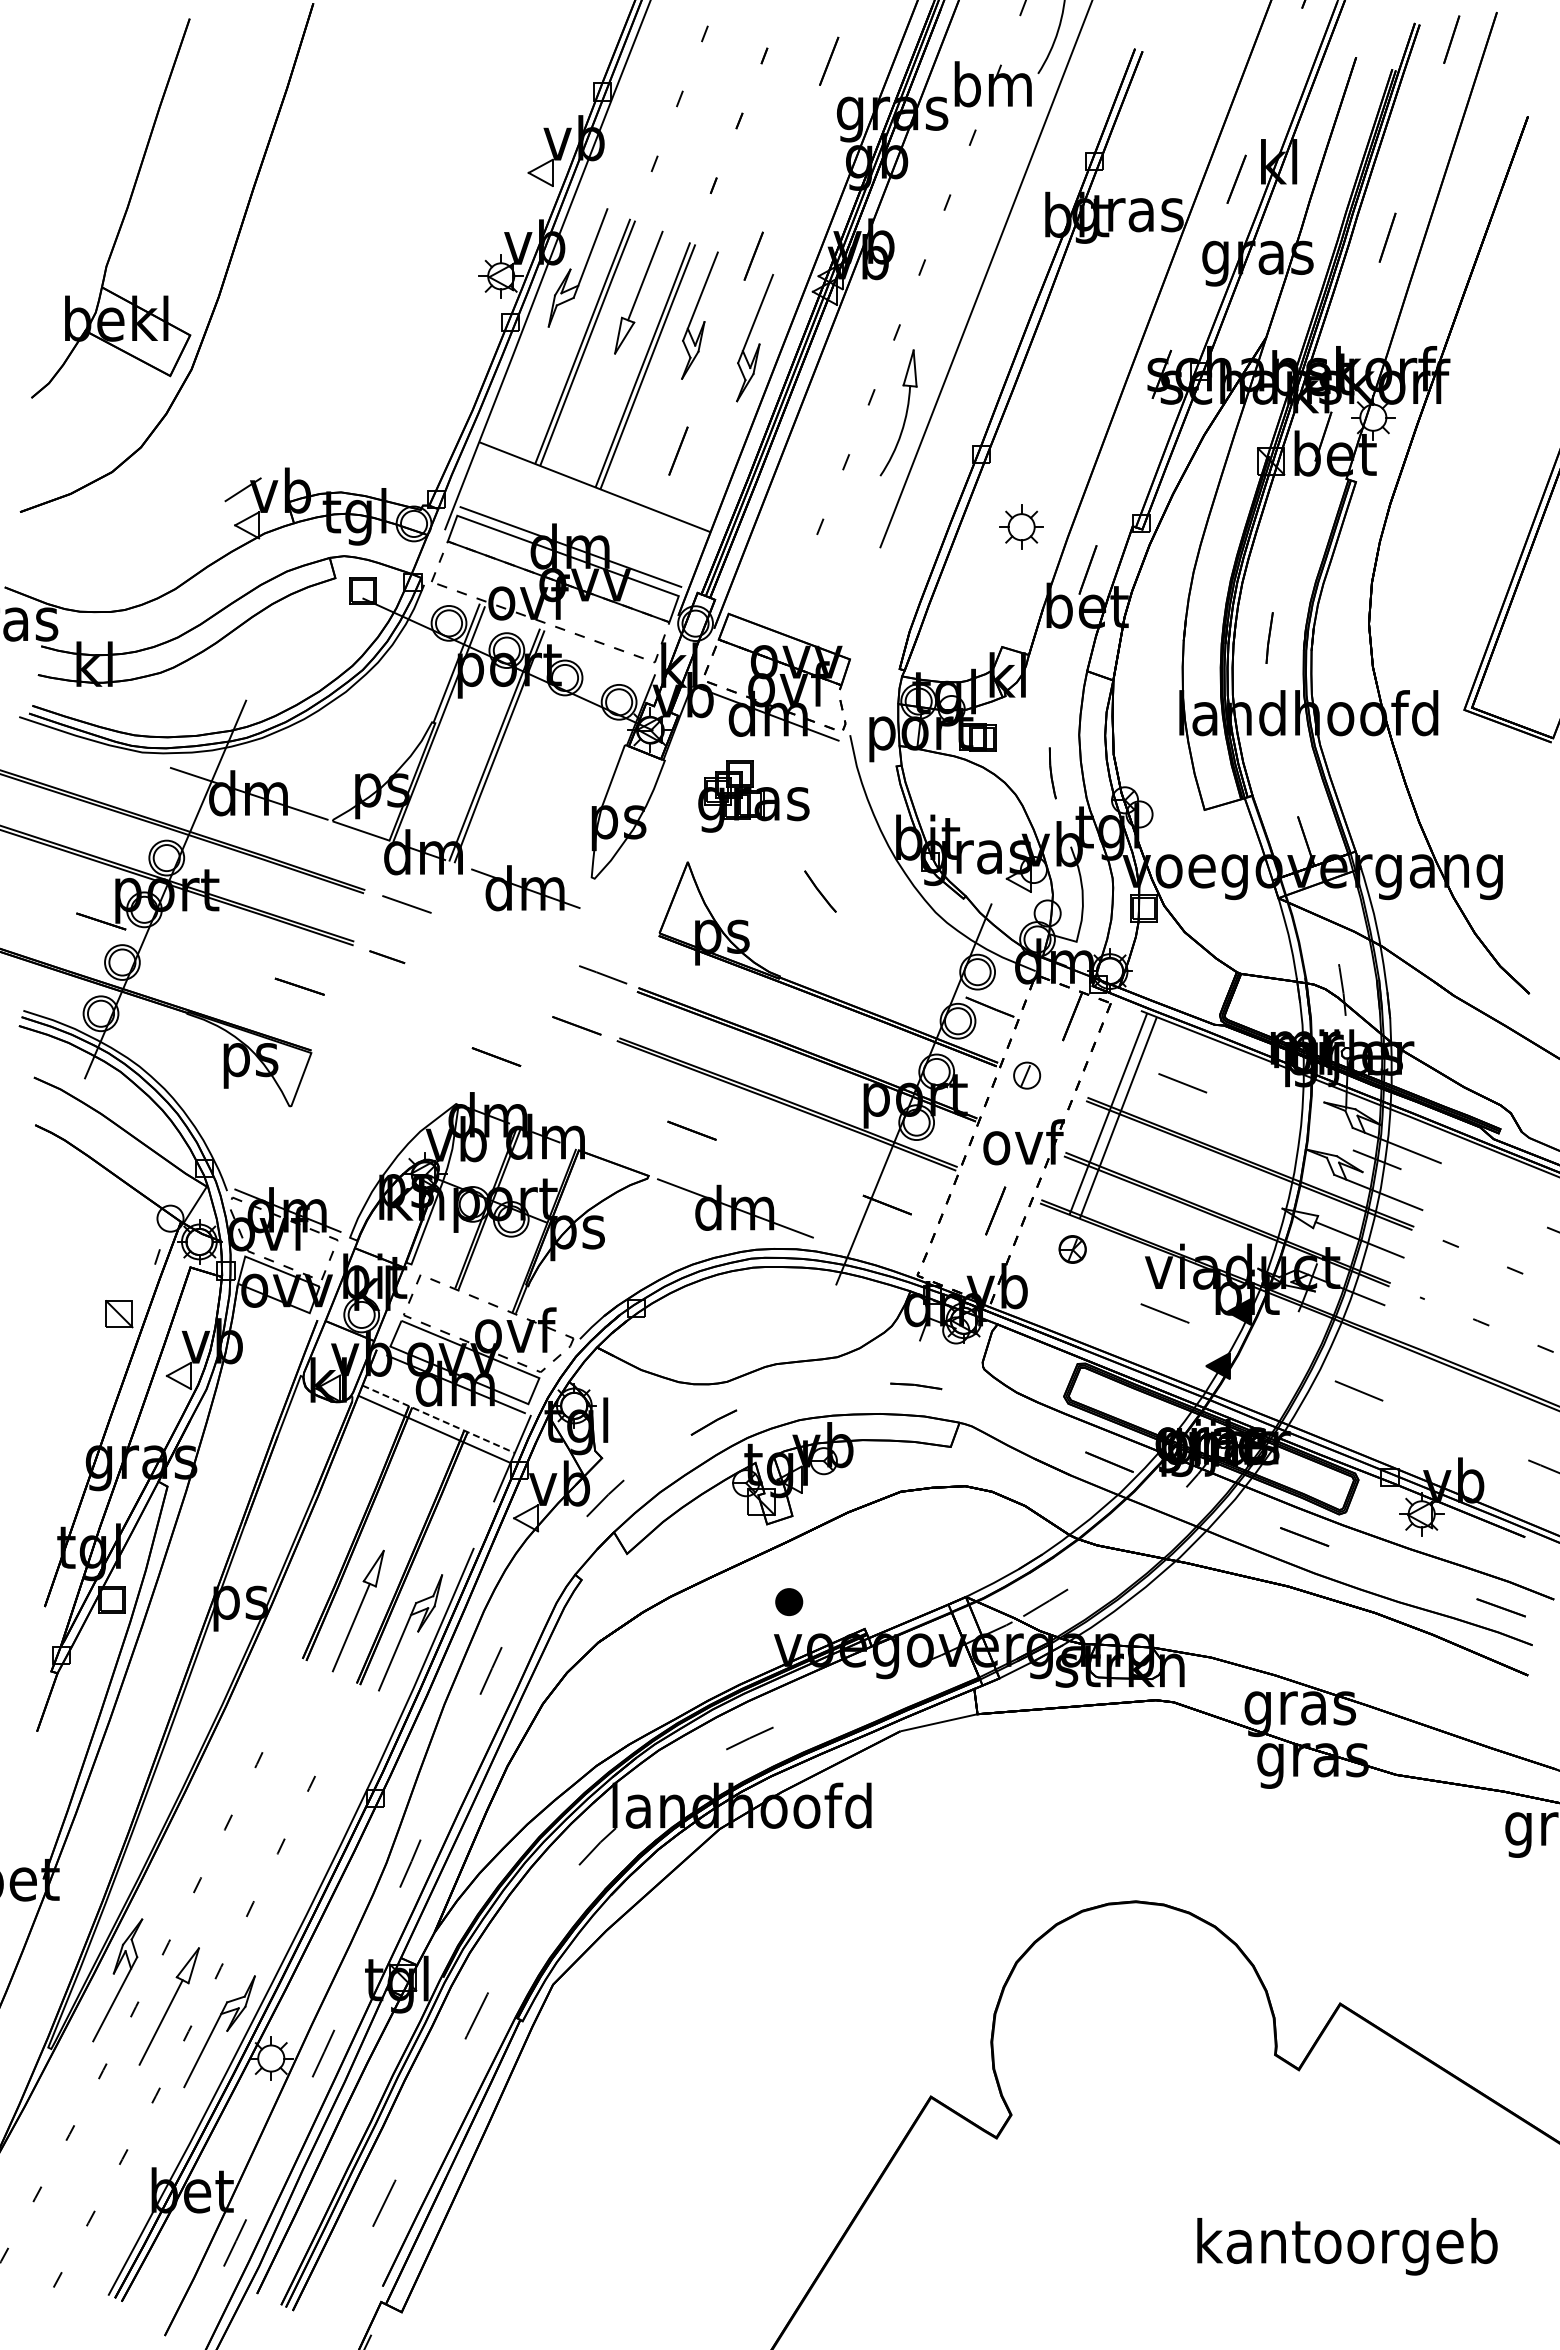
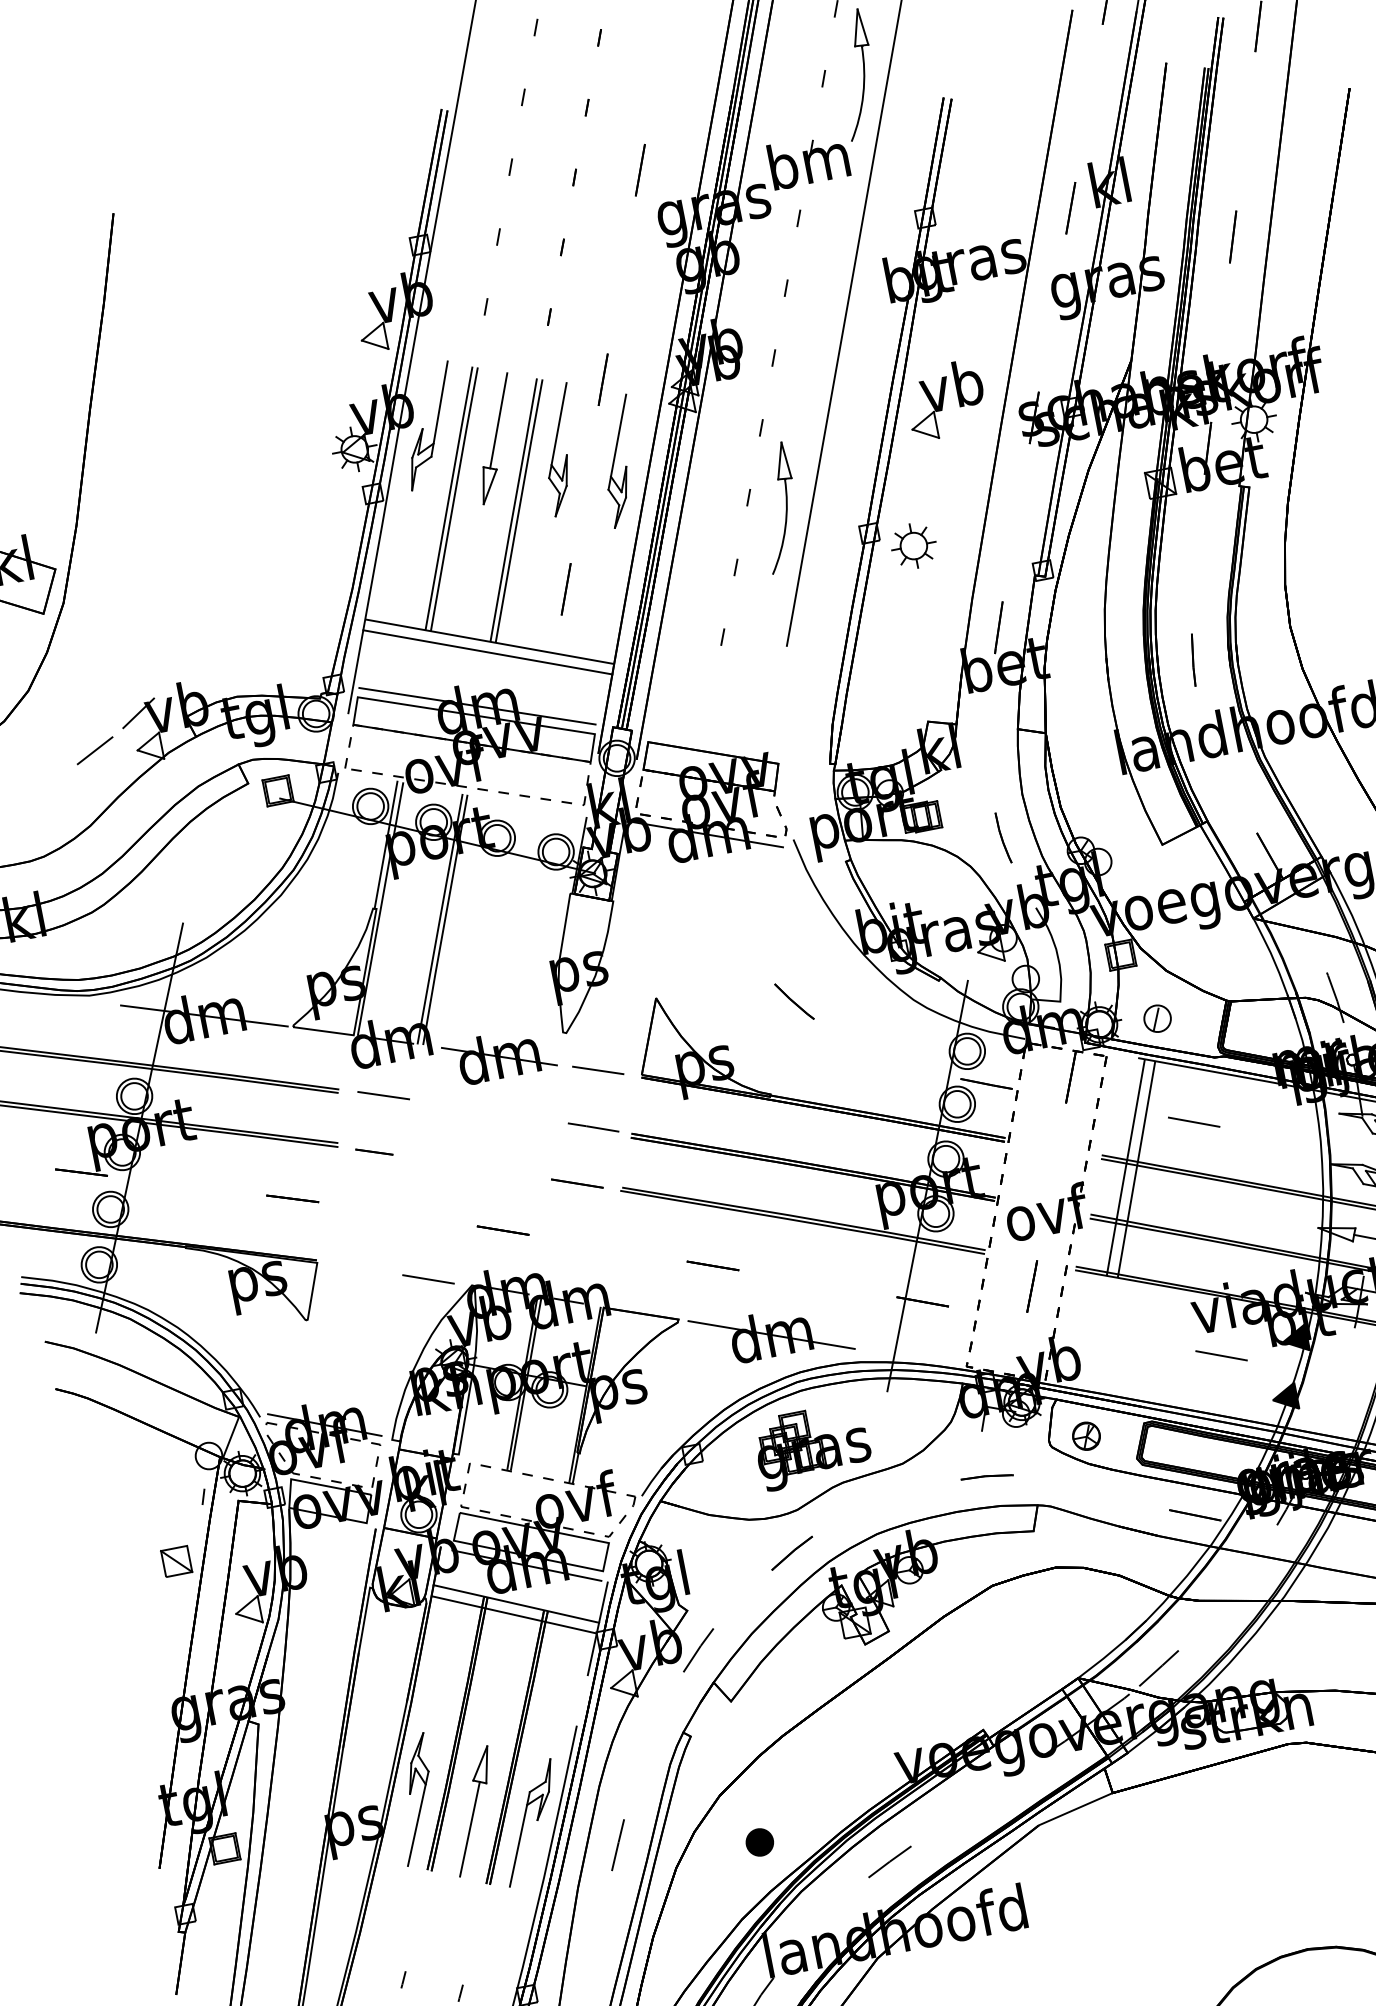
part: (1079, 340) -> (945, 400), added
line: (590, 496) -> (487, 651), added
line: (193, 517) -> (94, 750), added
part: (1021, 526) -> (913, 545), moved
part: (753, 796) -> (812, 1446), moved
line: (617, 920) -> (597, 1070), added
part: (1027, 1075) -> (1157, 1018), moved
line: (414, 1089) -> (427, 1279), added
part: (1072, 1249) -> (1086, 1436), moved
line: (439, 1419) -> (517, 1604), dashed -> solid
part: (304, 1588) -> (415, 1799), added
part: (789, 1602) -> (760, 1842), moved

